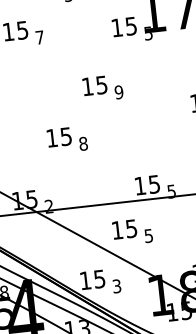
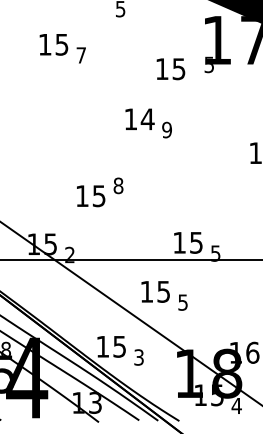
text: (124, 27) -> (170, 69), moved
text: (101, 85) -> (147, 119), 15 -> 14
text: (59, 137) -> (91, 196), moved

